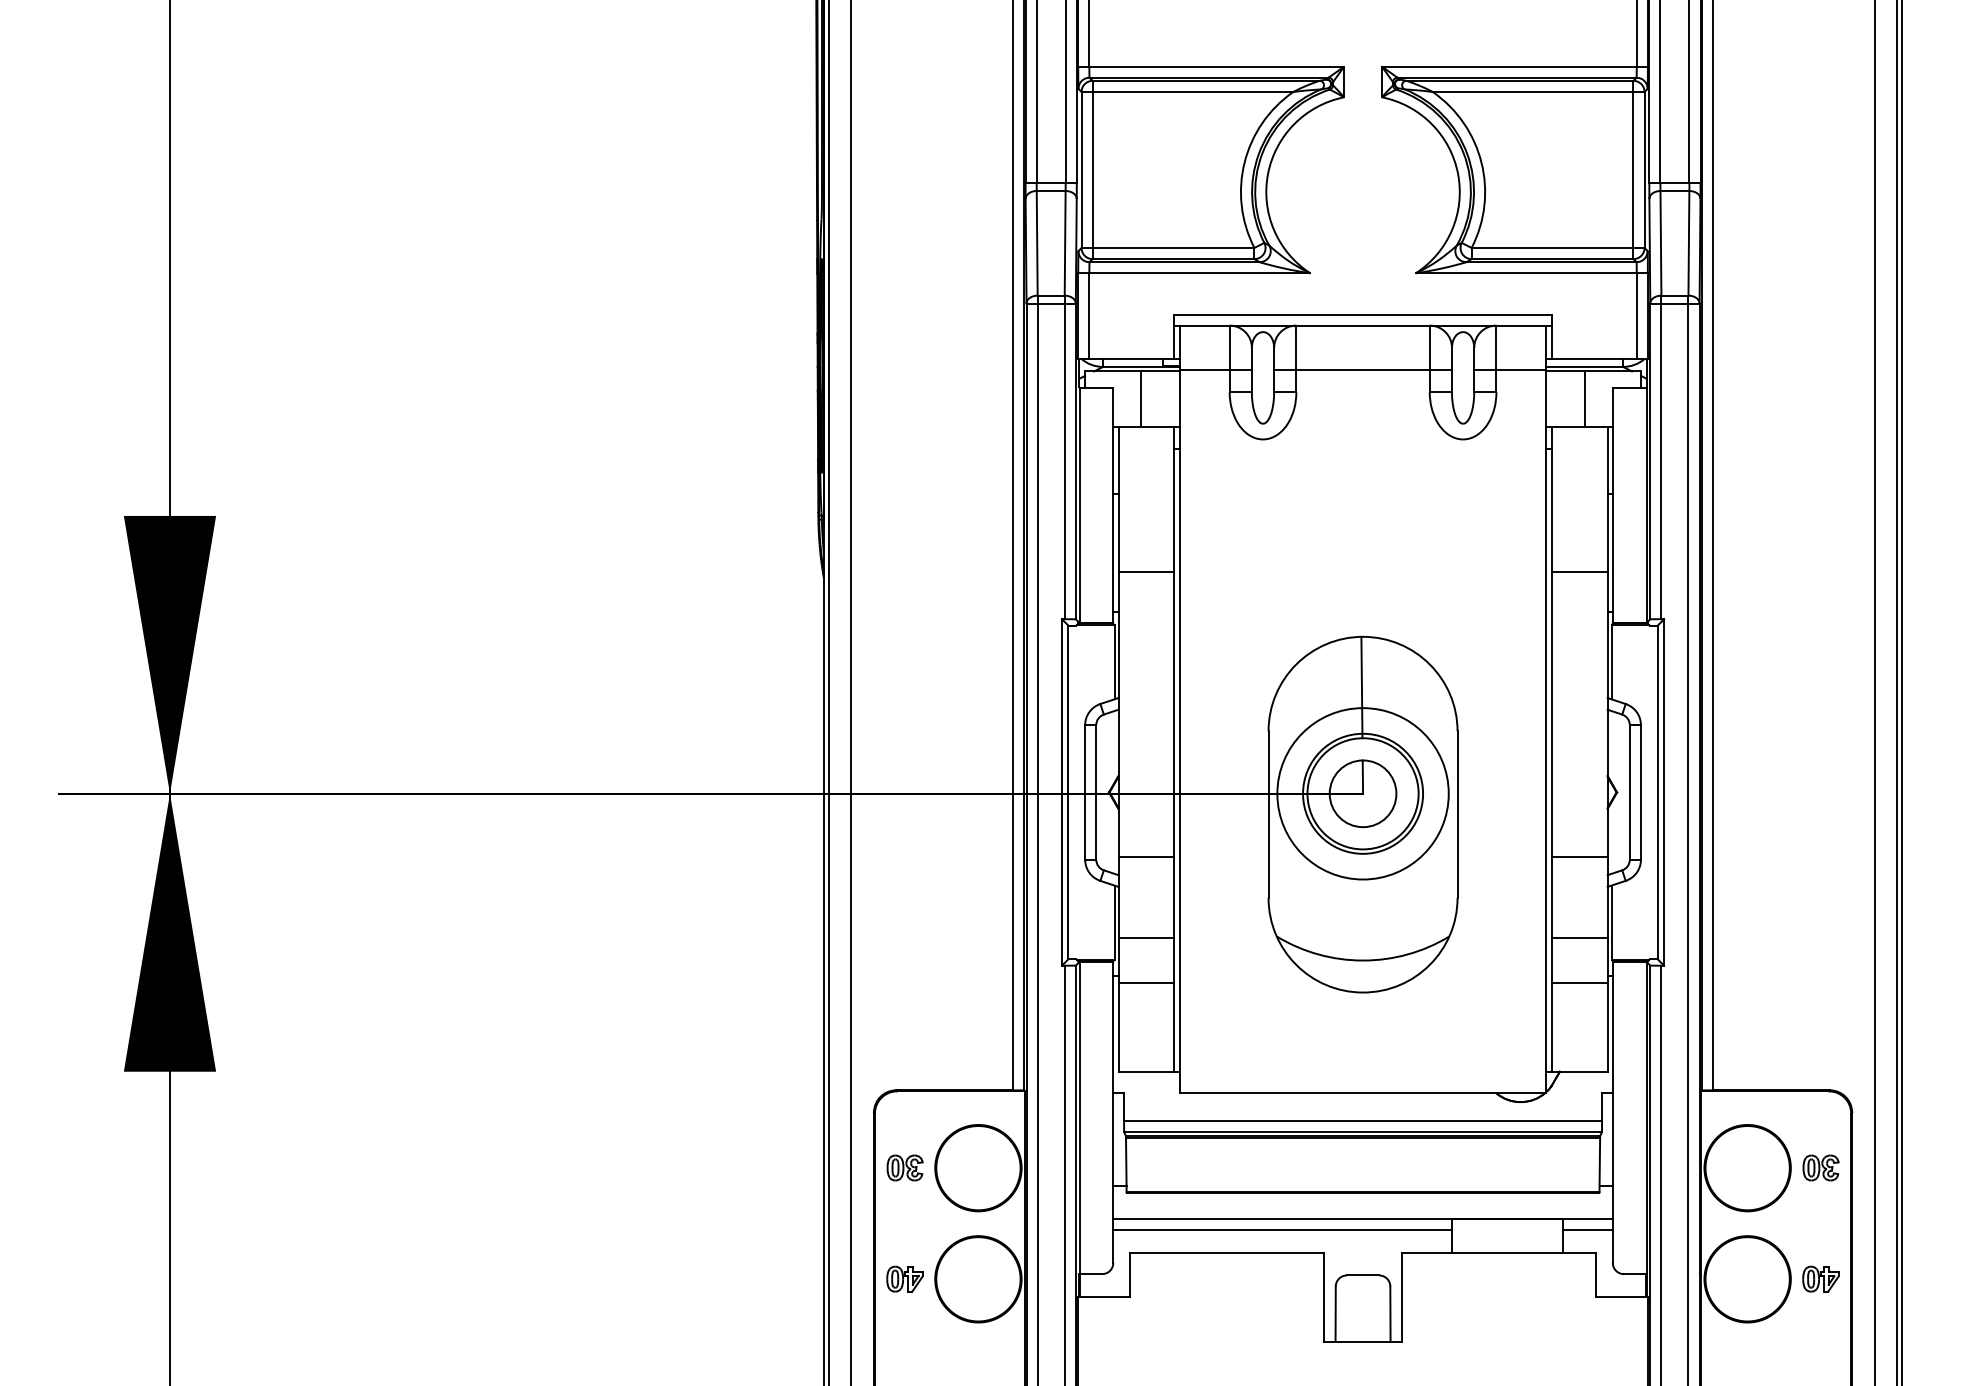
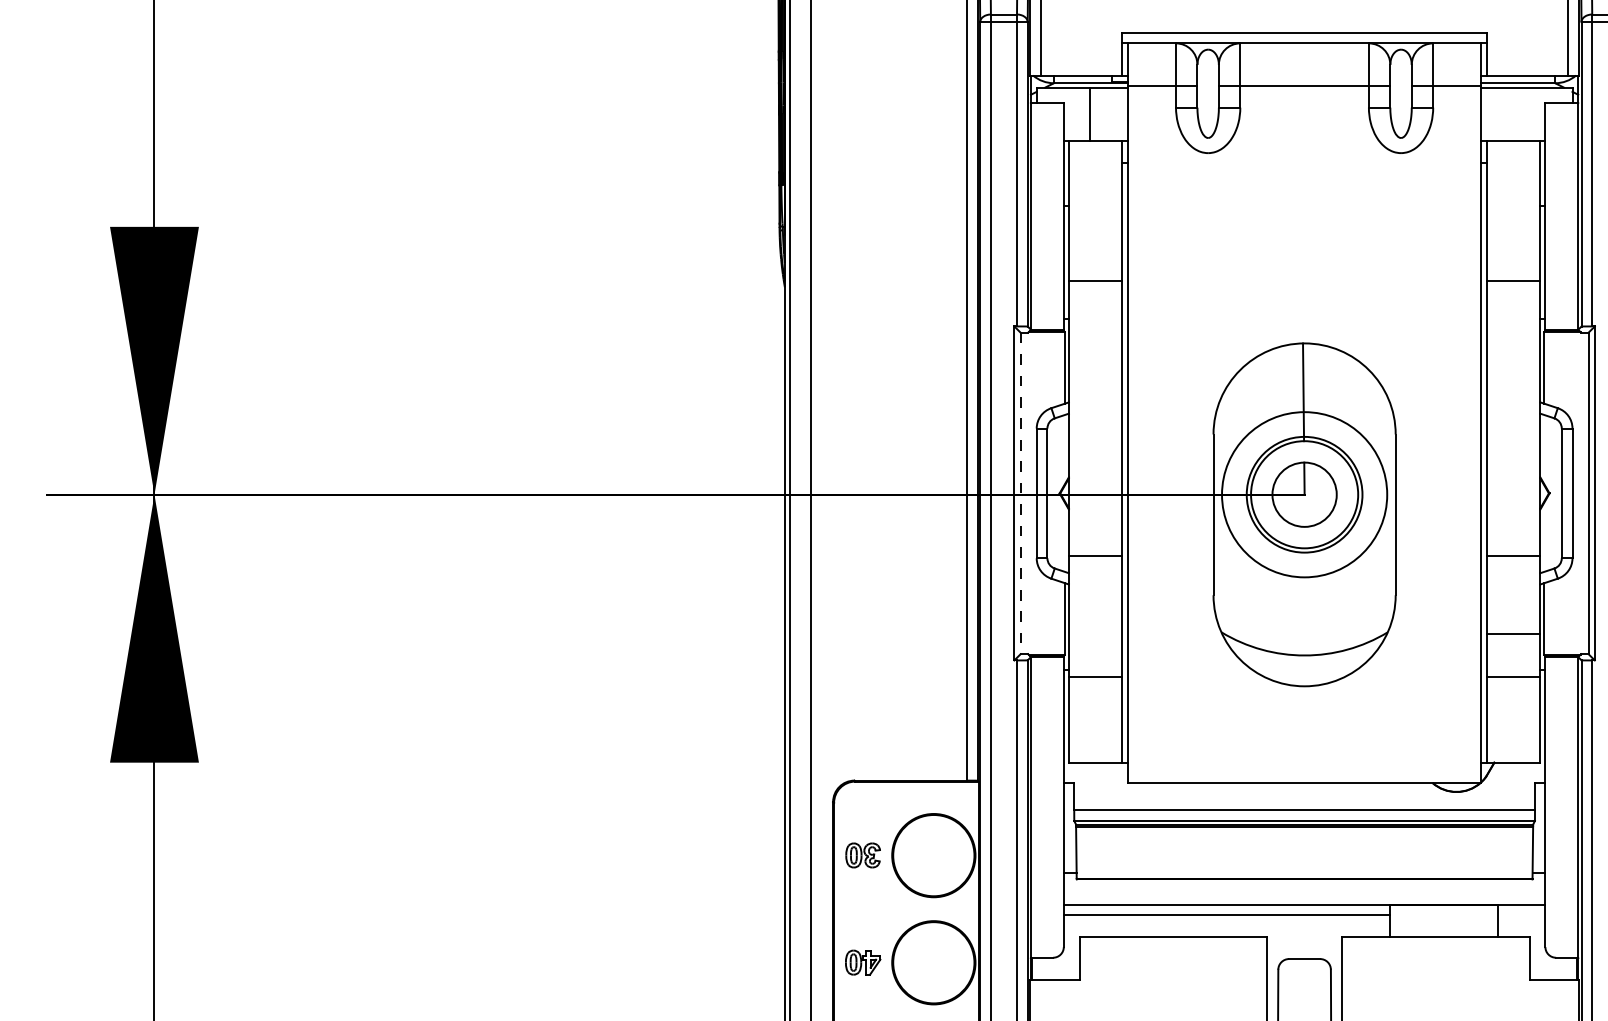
line: (1585, 399) -> (1519, 114), removed
line: (1068, 792) -> (1020, 493), solid -> dashed
line: (1146, 938) -> (1095, 634), removed
line: (1587, 1230) -> (1520, 915), removed

